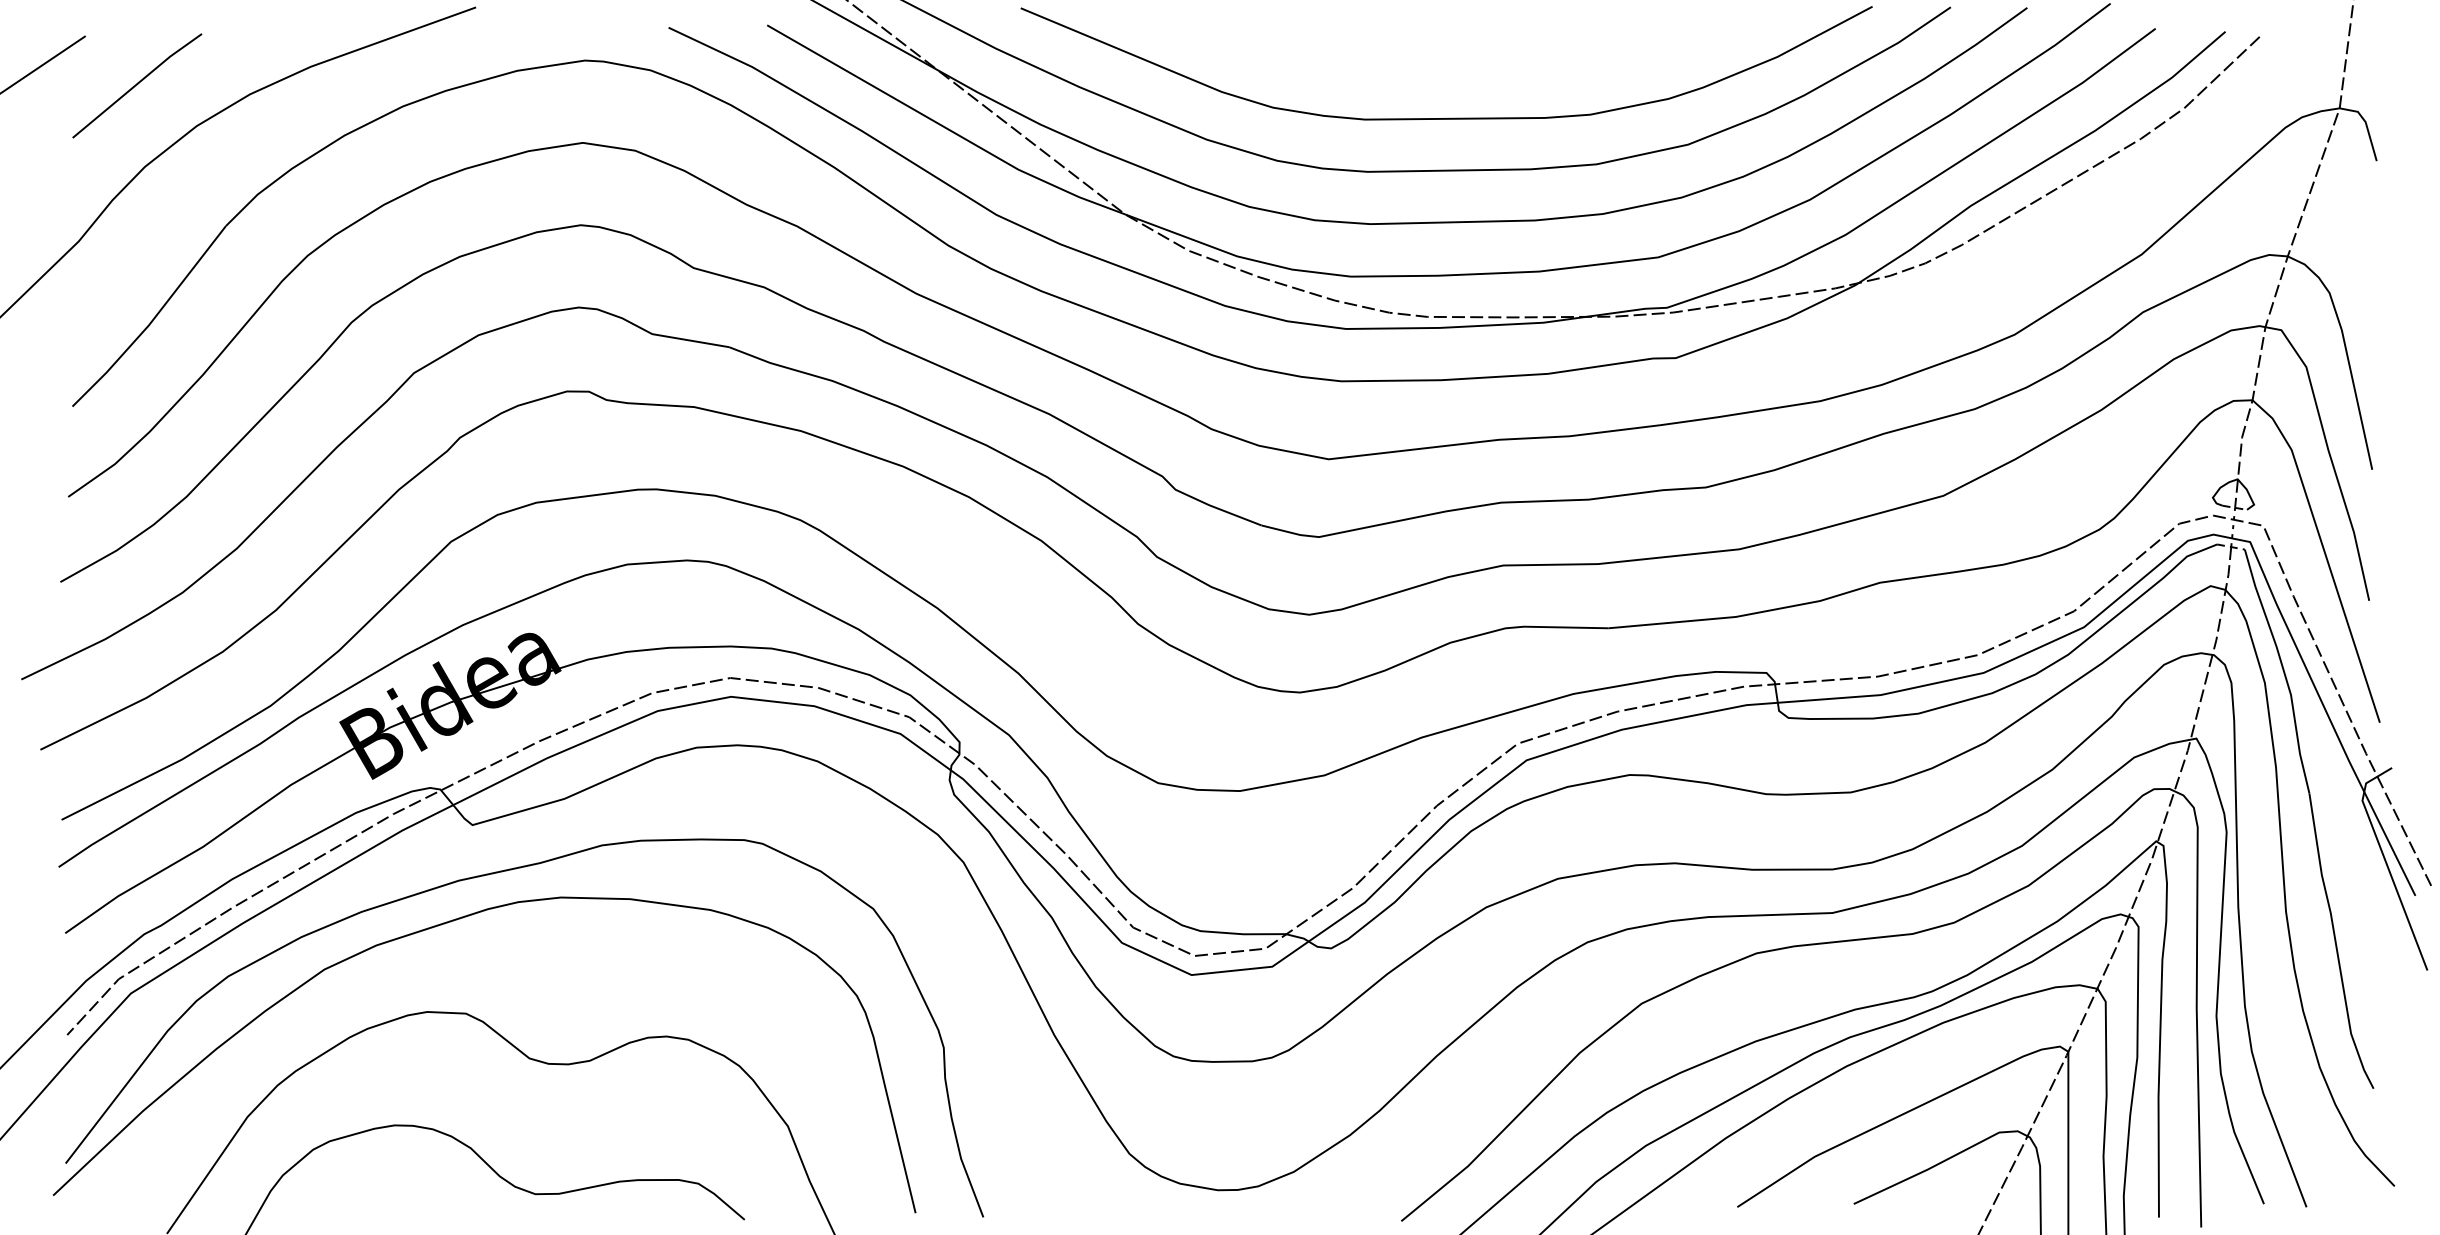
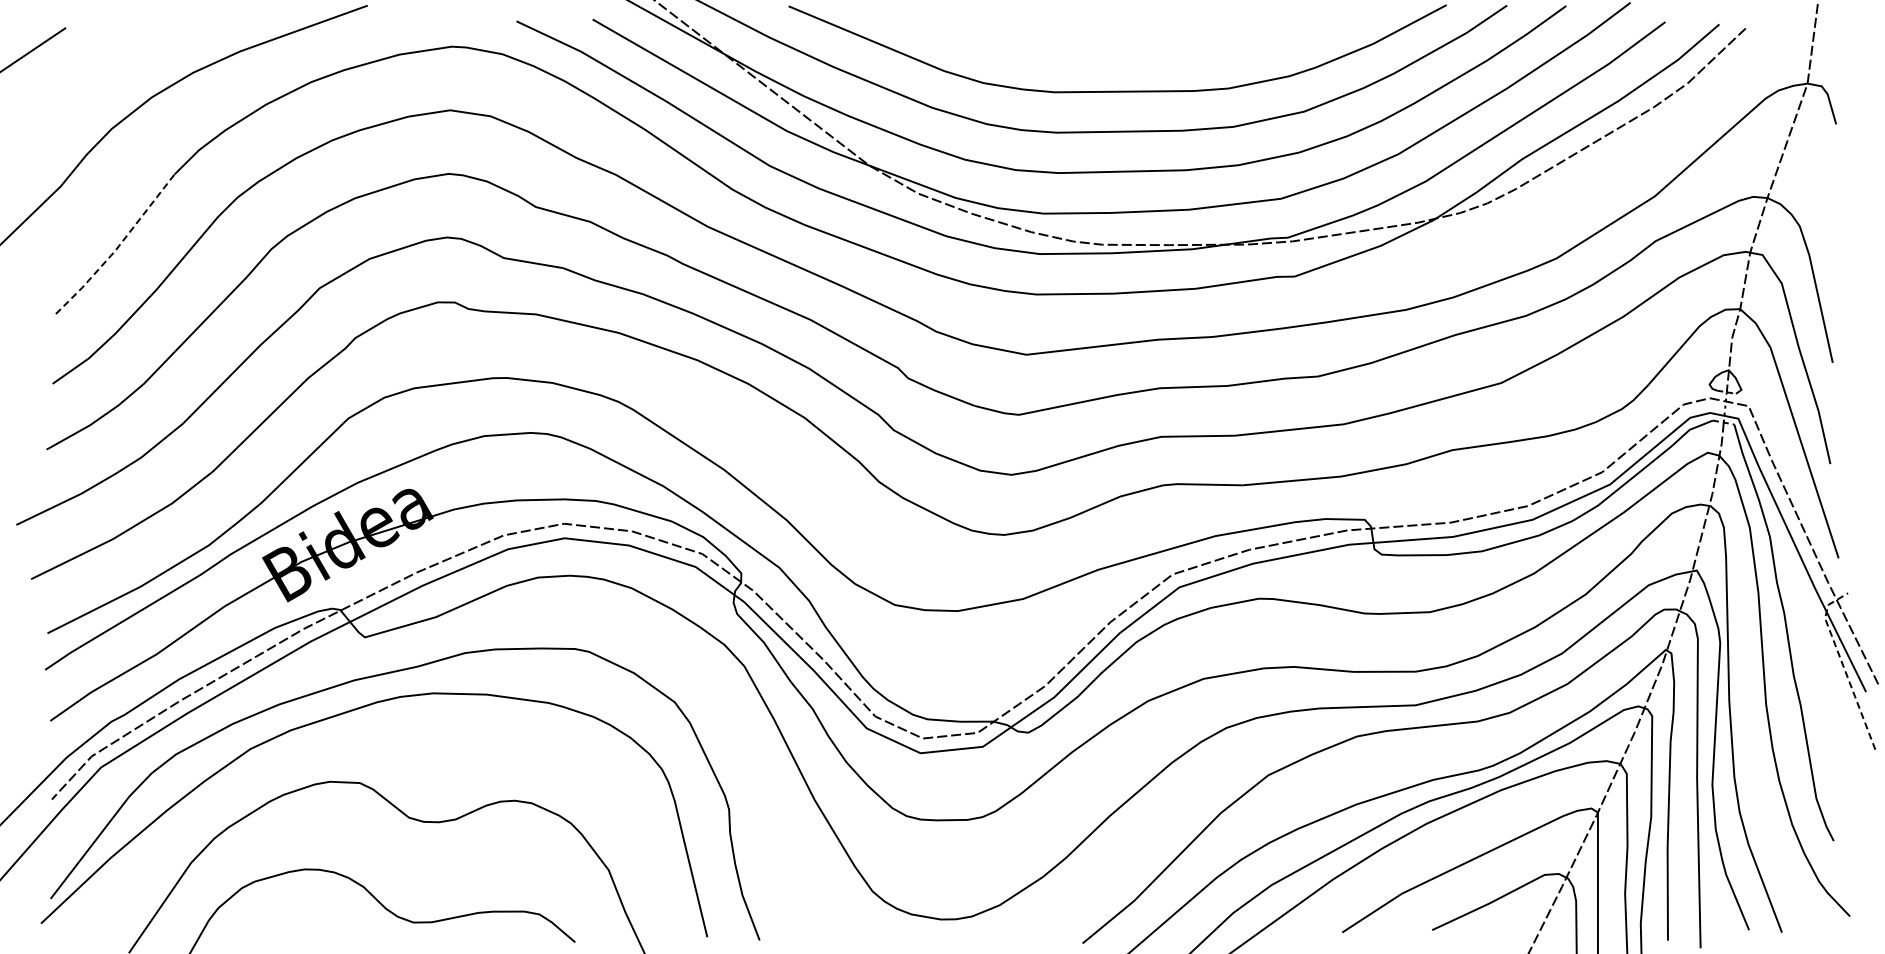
line: (136, 84) -> (105, 65), removed
line: (153, 320) -> (118, 247), solid -> dashed
line: (2384, 861) -> (1842, 665), solid -> dashed

